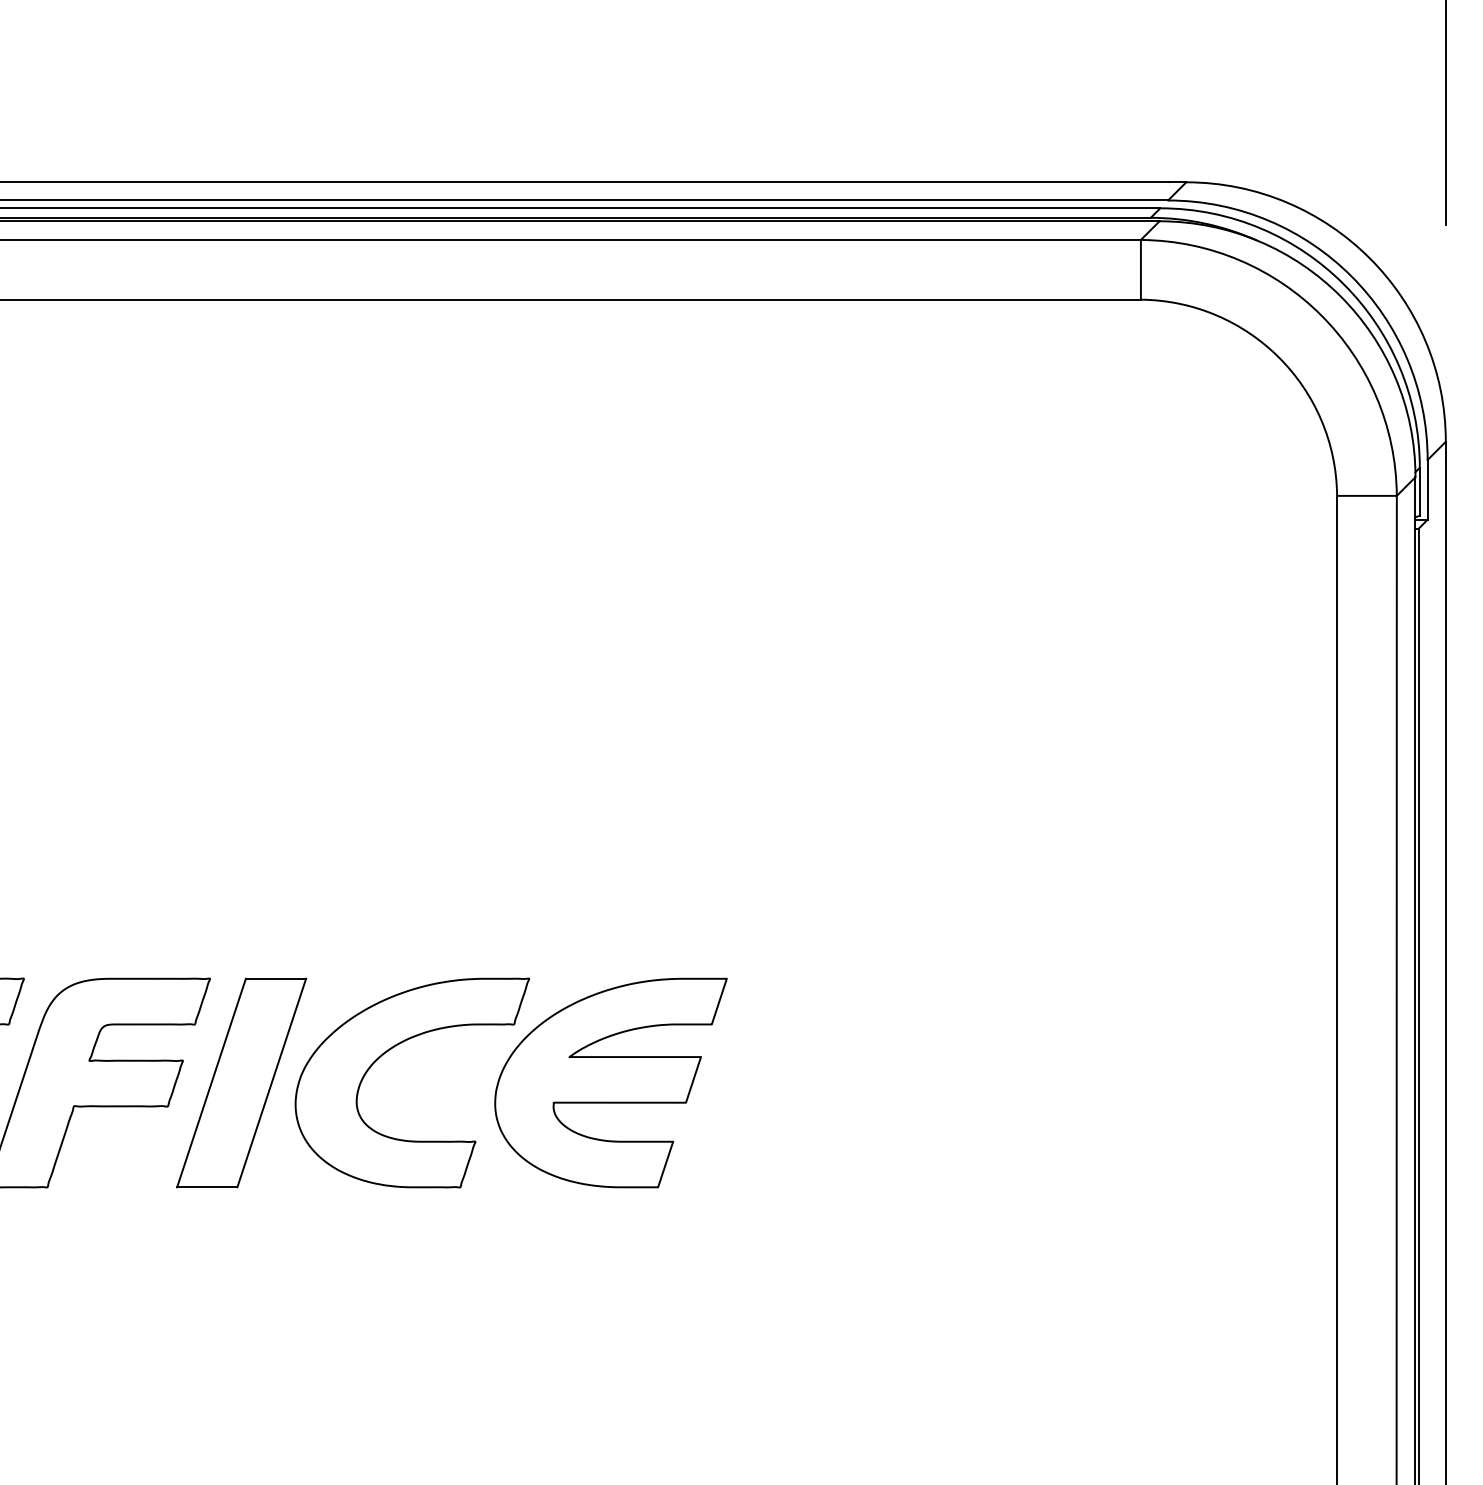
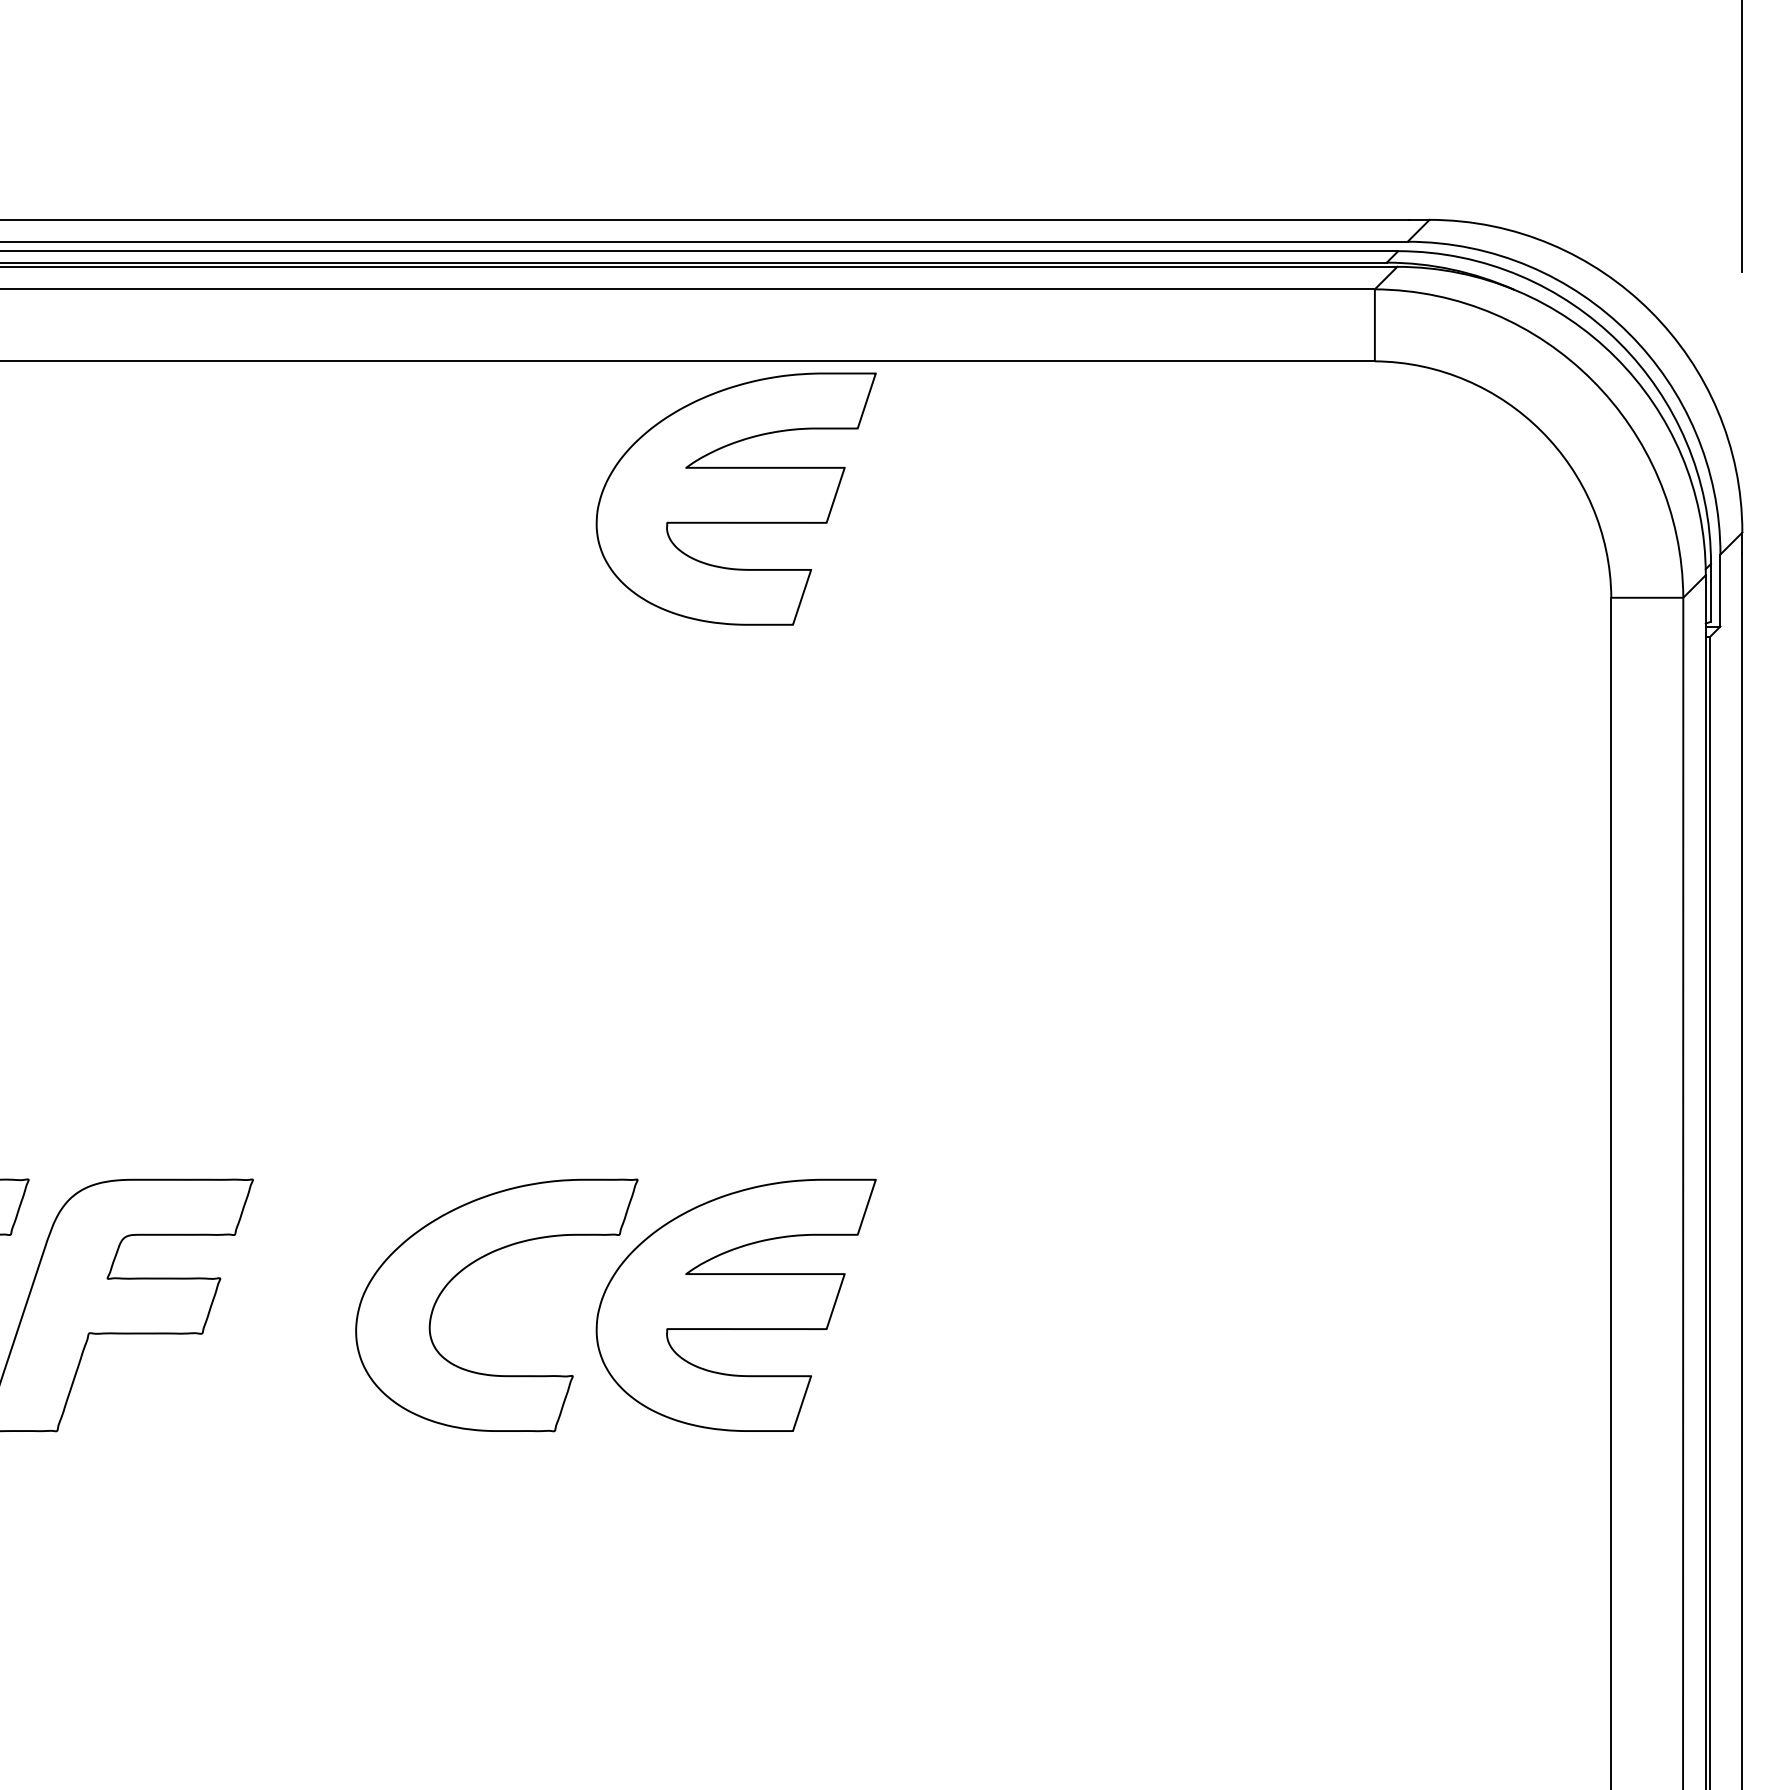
part: (610, 413) -> (735, 498), added
part: (241, 1082) -> (290, 1304), removed

